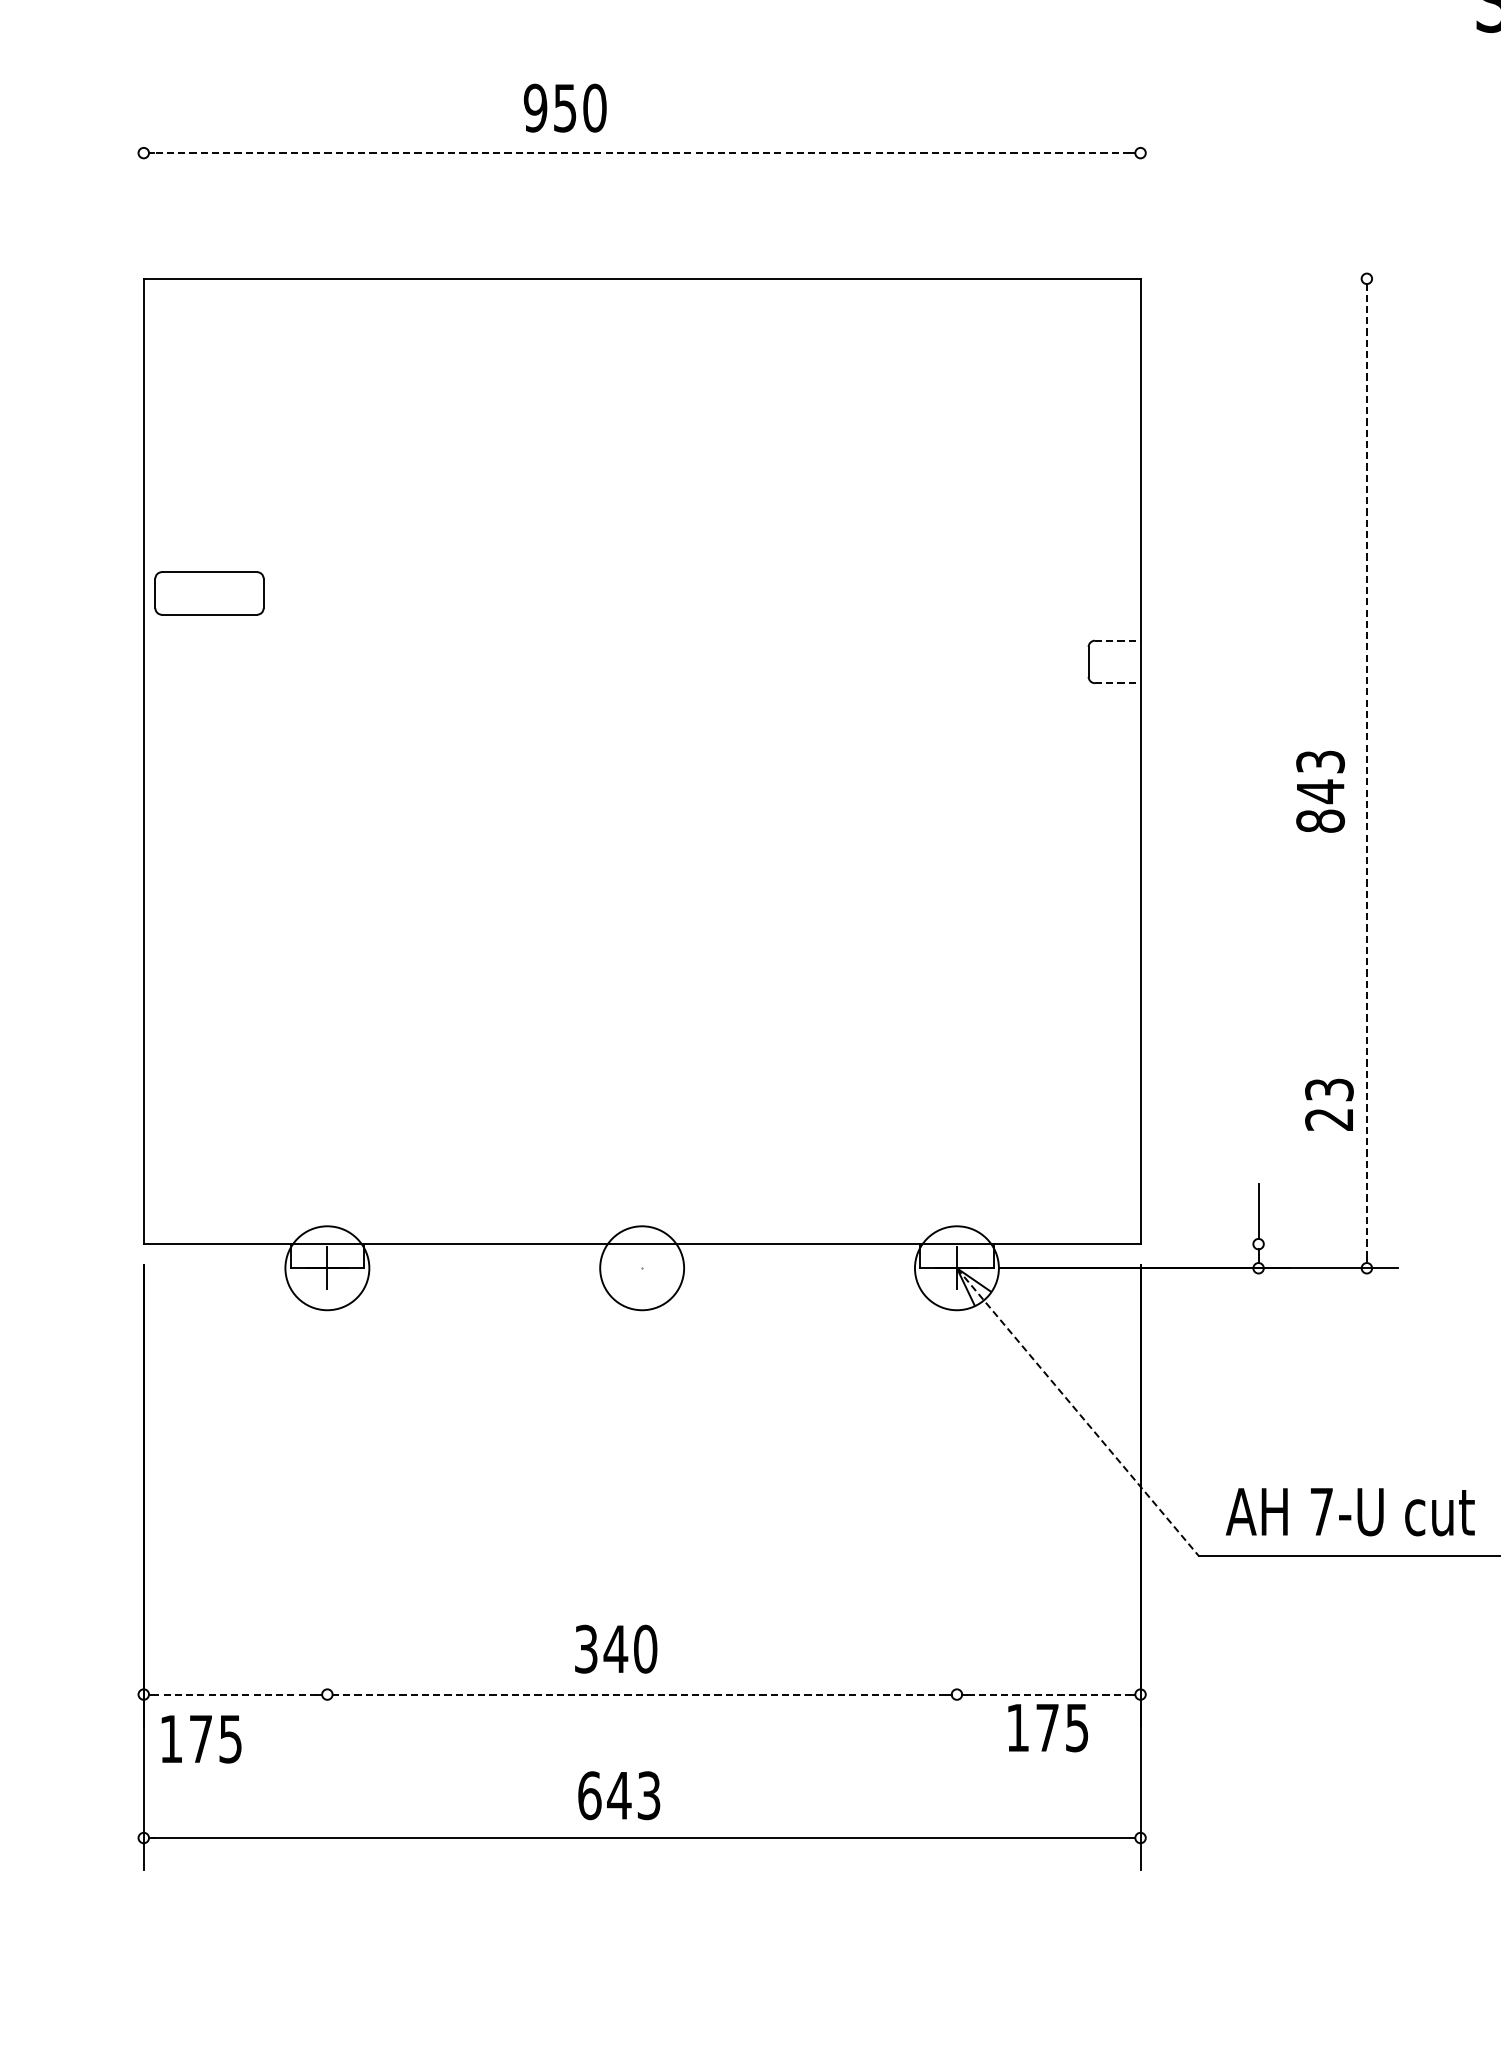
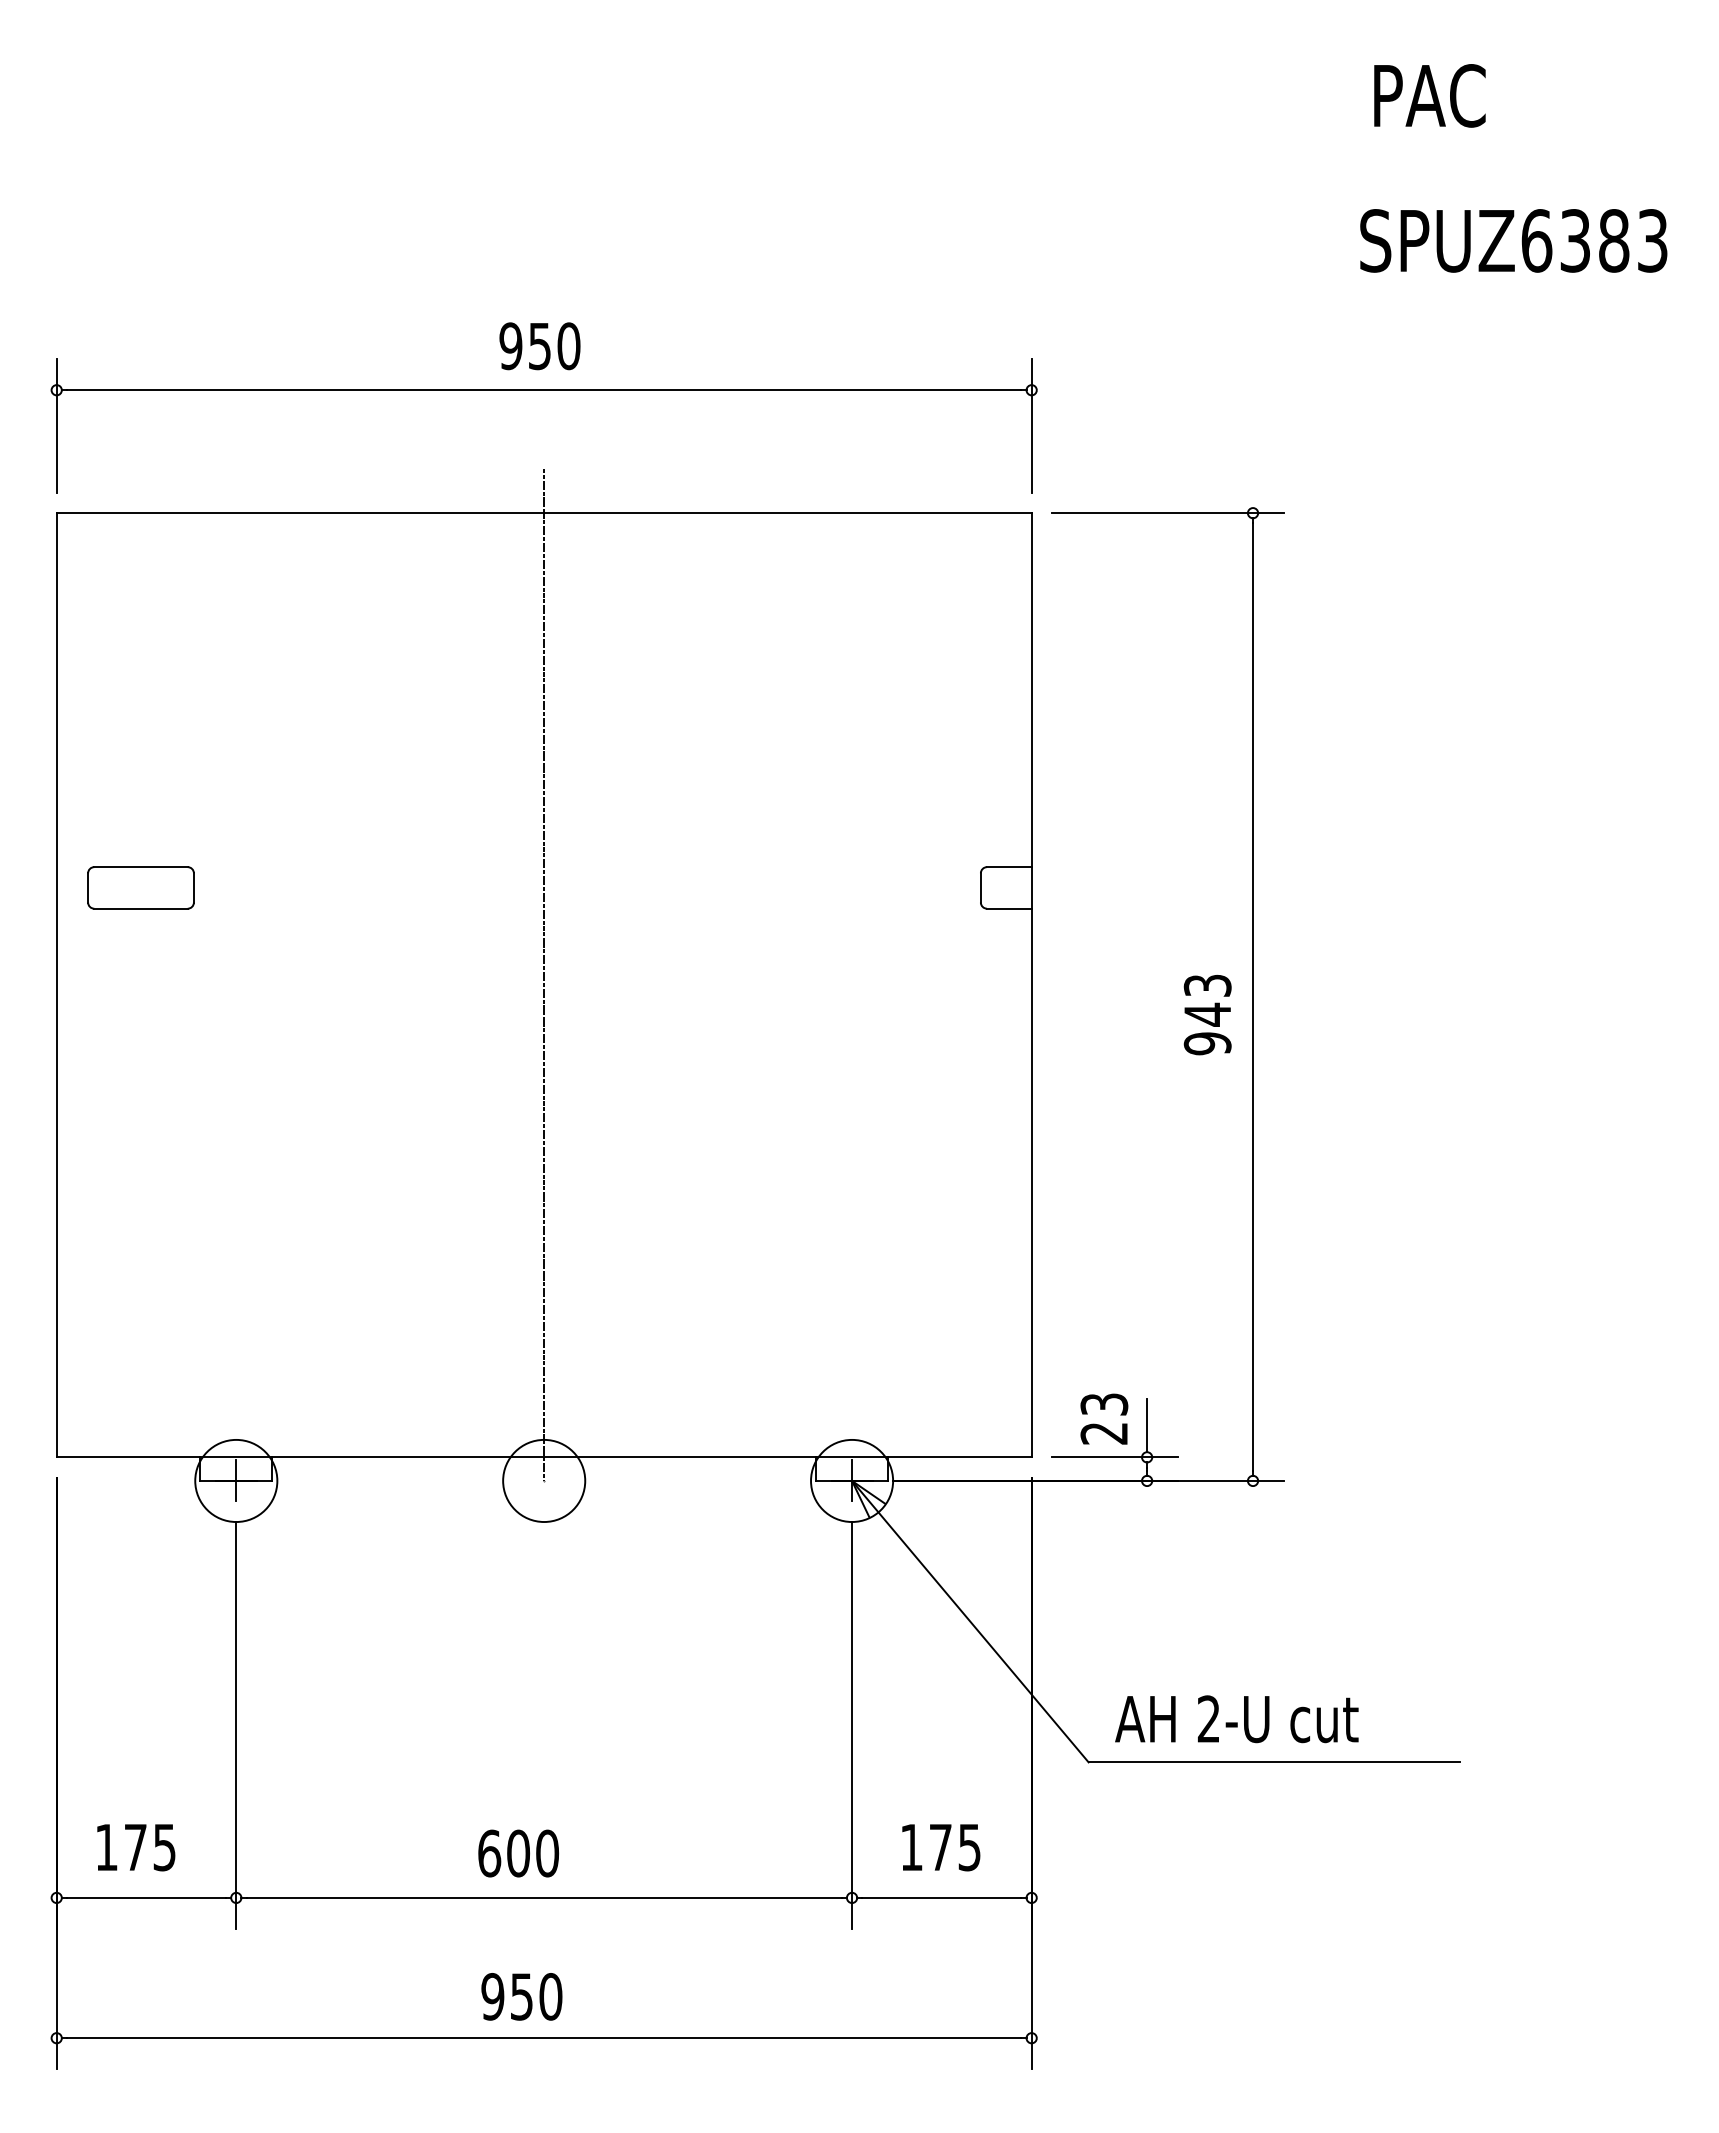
text: (564, 108) -> (539, 346), moved
line: (641, 153) -> (543, 390), dashed -> solid
line: (143, 189) -> (56, 425), added
line: (1140, 189) -> (1031, 425), added
line: (1279, 279) -> (1167, 513), added
part: (208, 593) -> (140, 887), moved
line: (1117, 641) -> (1009, 867), dashed -> solid
line: (1117, 682) -> (1009, 908), dashed -> solid
line: (642, 750) -> (544, 974), added
line: (1367, 773) -> (1253, 997), dashed -> solid
text: (1320, 821) -> (1207, 1043), 843 -> 943
text: (1329, 1104) -> (1104, 1418), moved
line: (1225, 1244) -> (1114, 1457), added
line: (1078, 1411) -> (970, 1621), dashed -> solid
text: (1321, 1511) -> (1208, 1718), 7-U -> 2-U
line: (327, 1518) -> (236, 1725), added
line: (957, 1518) -> (852, 1725), added
text: (601, 1649) -> (504, 1853), 340 -> 600
line: (235, 1694) -> (146, 1897), dashed -> solid
line: (642, 1694) -> (544, 1897), dashed -> solid
line: (1048, 1694) -> (941, 1897), dashed -> solid
text: (1048, 1727) -> (941, 1847), moved
text: (201, 1739) -> (136, 1847), moved
text: (618, 1795) -> (521, 1996), 643 -> 950

